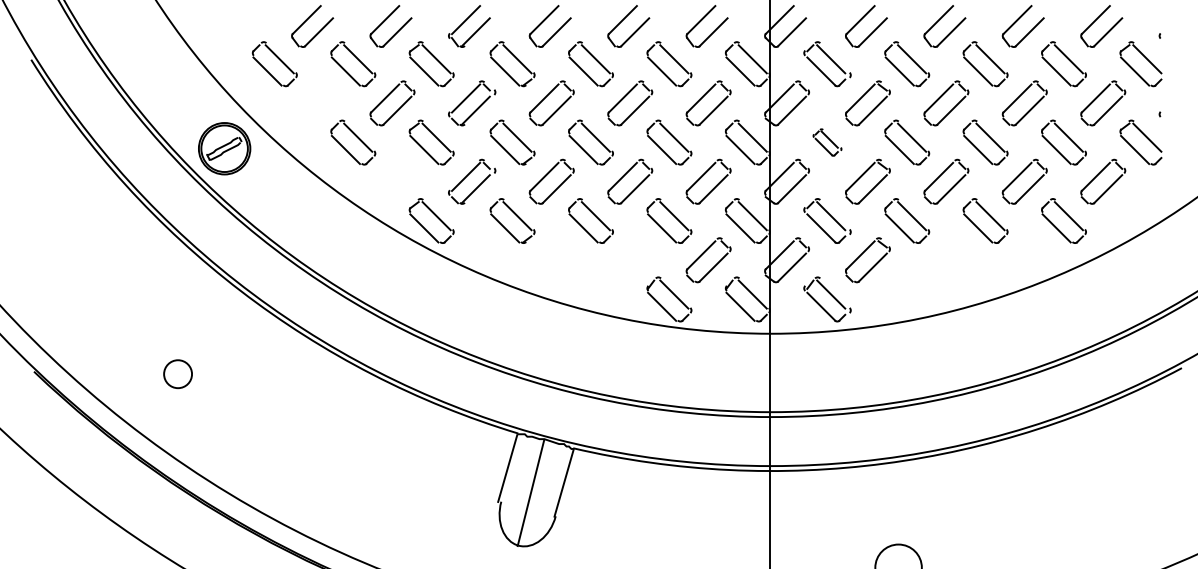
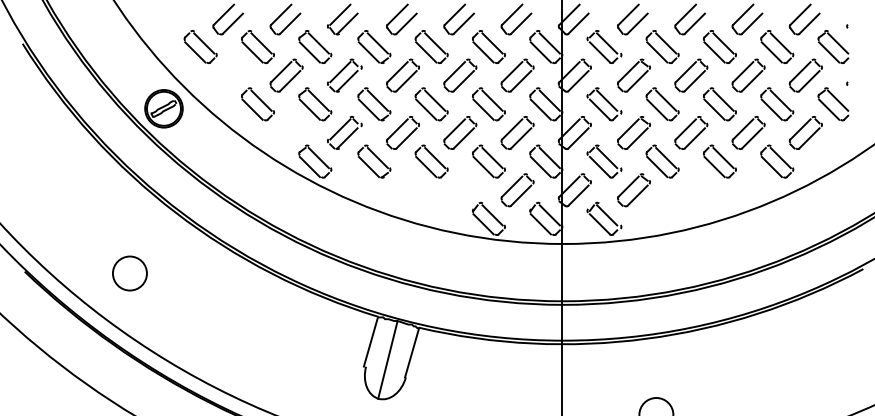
part: (827, 142) -> (604, 104), size x1.67
circle: (177, 373) -> (129, 273), size x1.67

